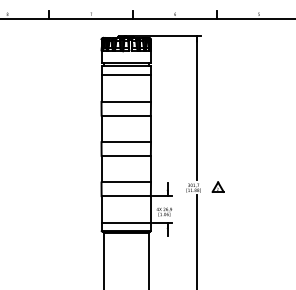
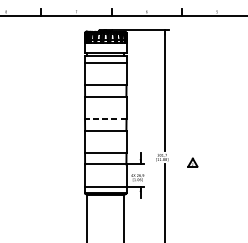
line: (126, 142) -> (105, 119), solid -> dashed
part: (217, 186) -> (192, 162), moved

